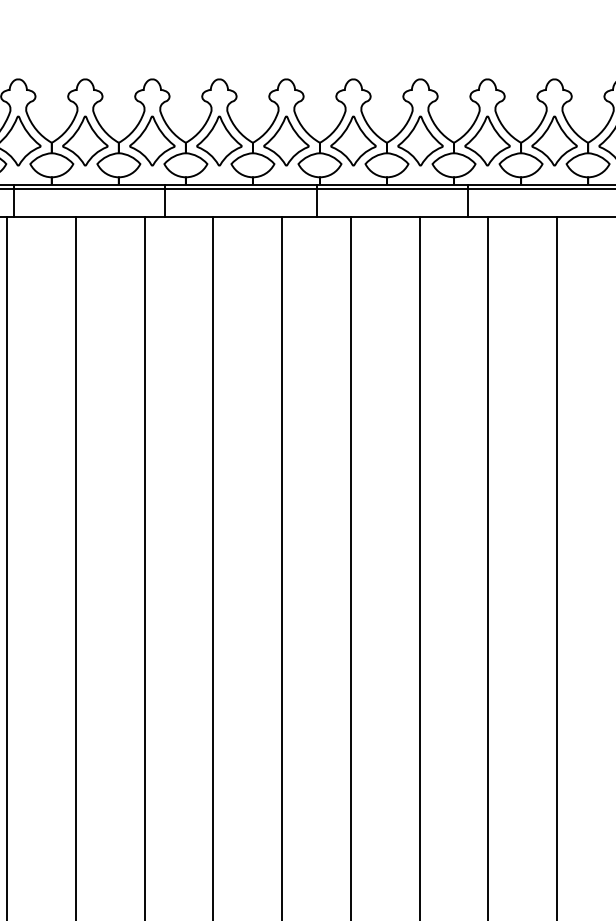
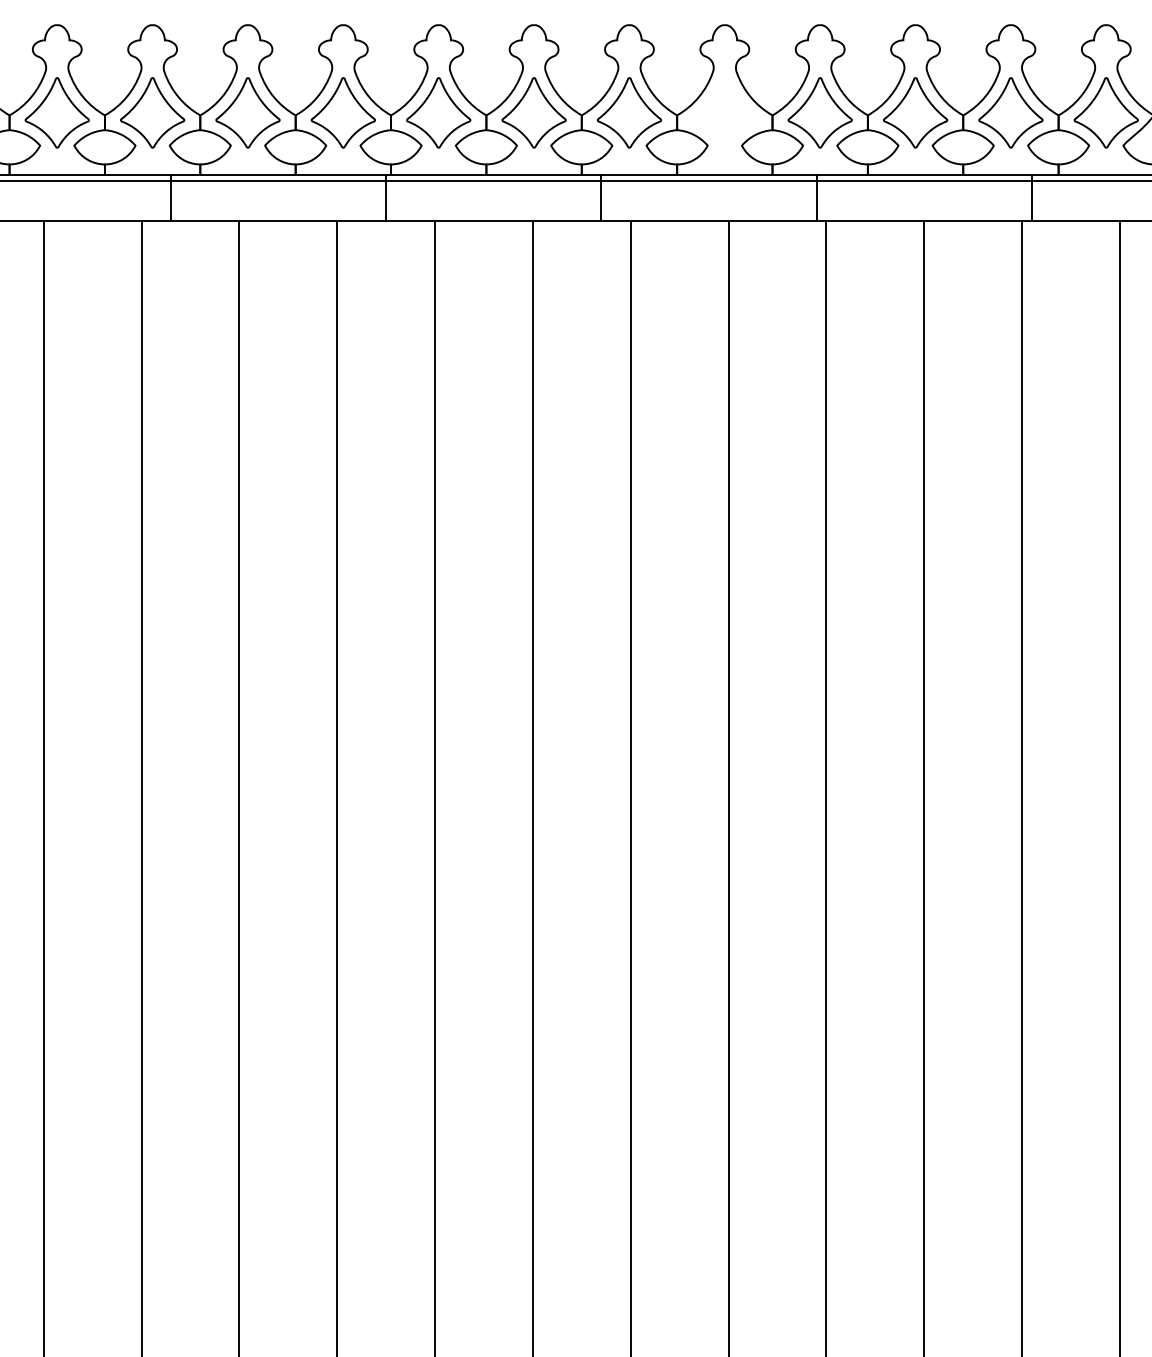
part: (554, 140) -> (724, 112), removed

